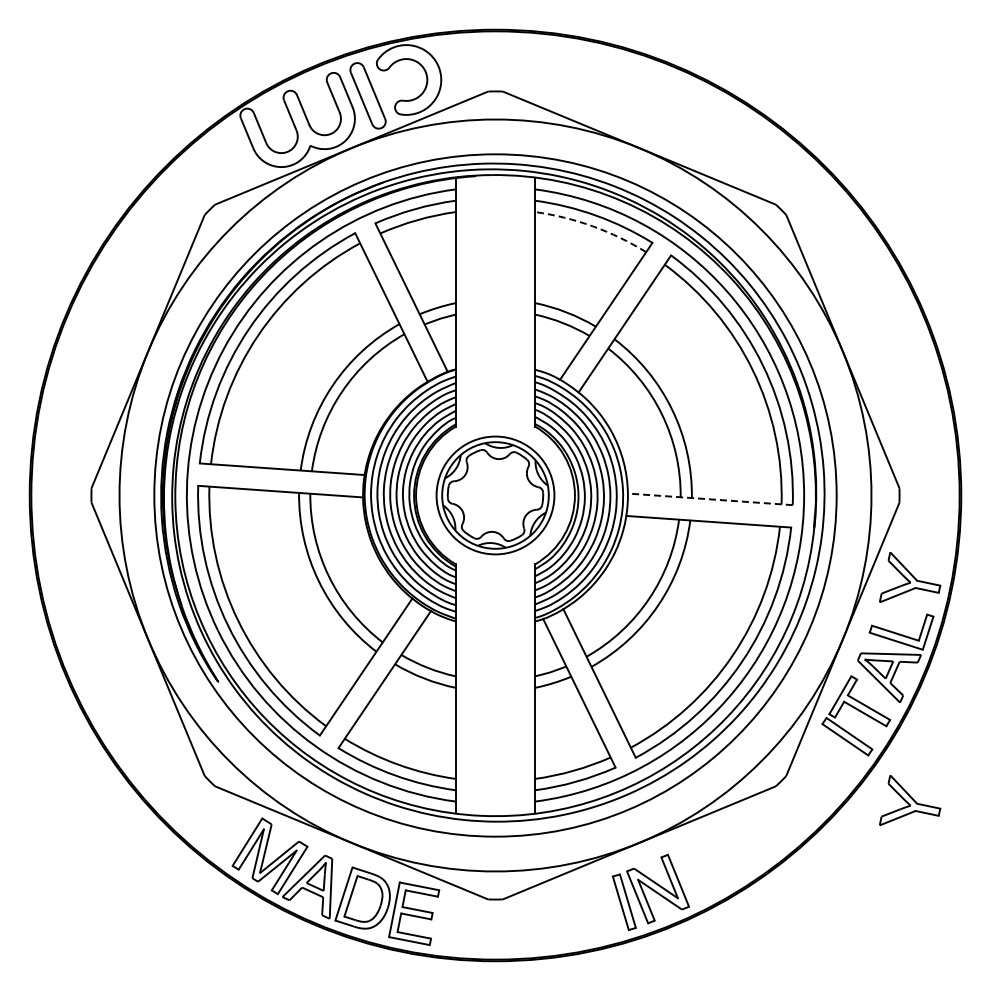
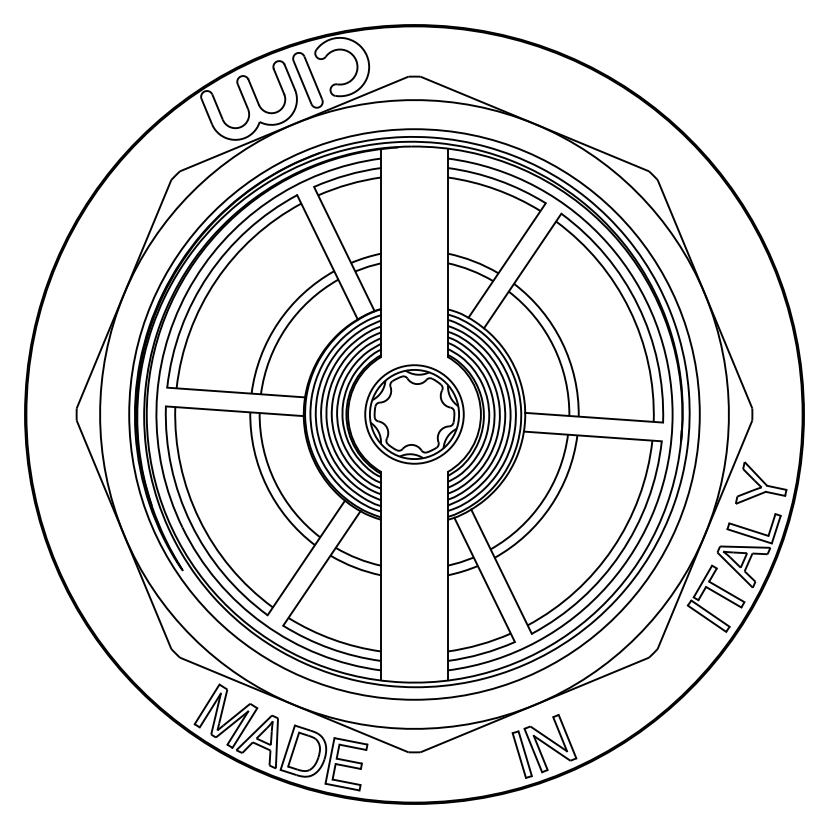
arc: (592, 226) -> (495, 189), dashed -> solid
line: (710, 499) -> (594, 417), dashed -> solid
part: (910, 800) -> (761, 669), removed

